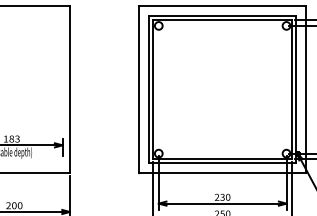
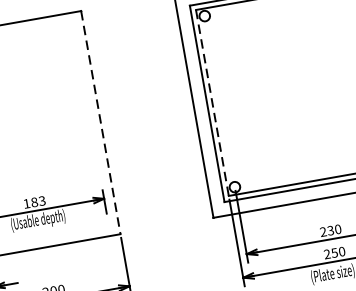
line: (153, 89) -> (212, 102), solid -> dashed
line: (69, 90) -> (100, 123), solid -> dashed

